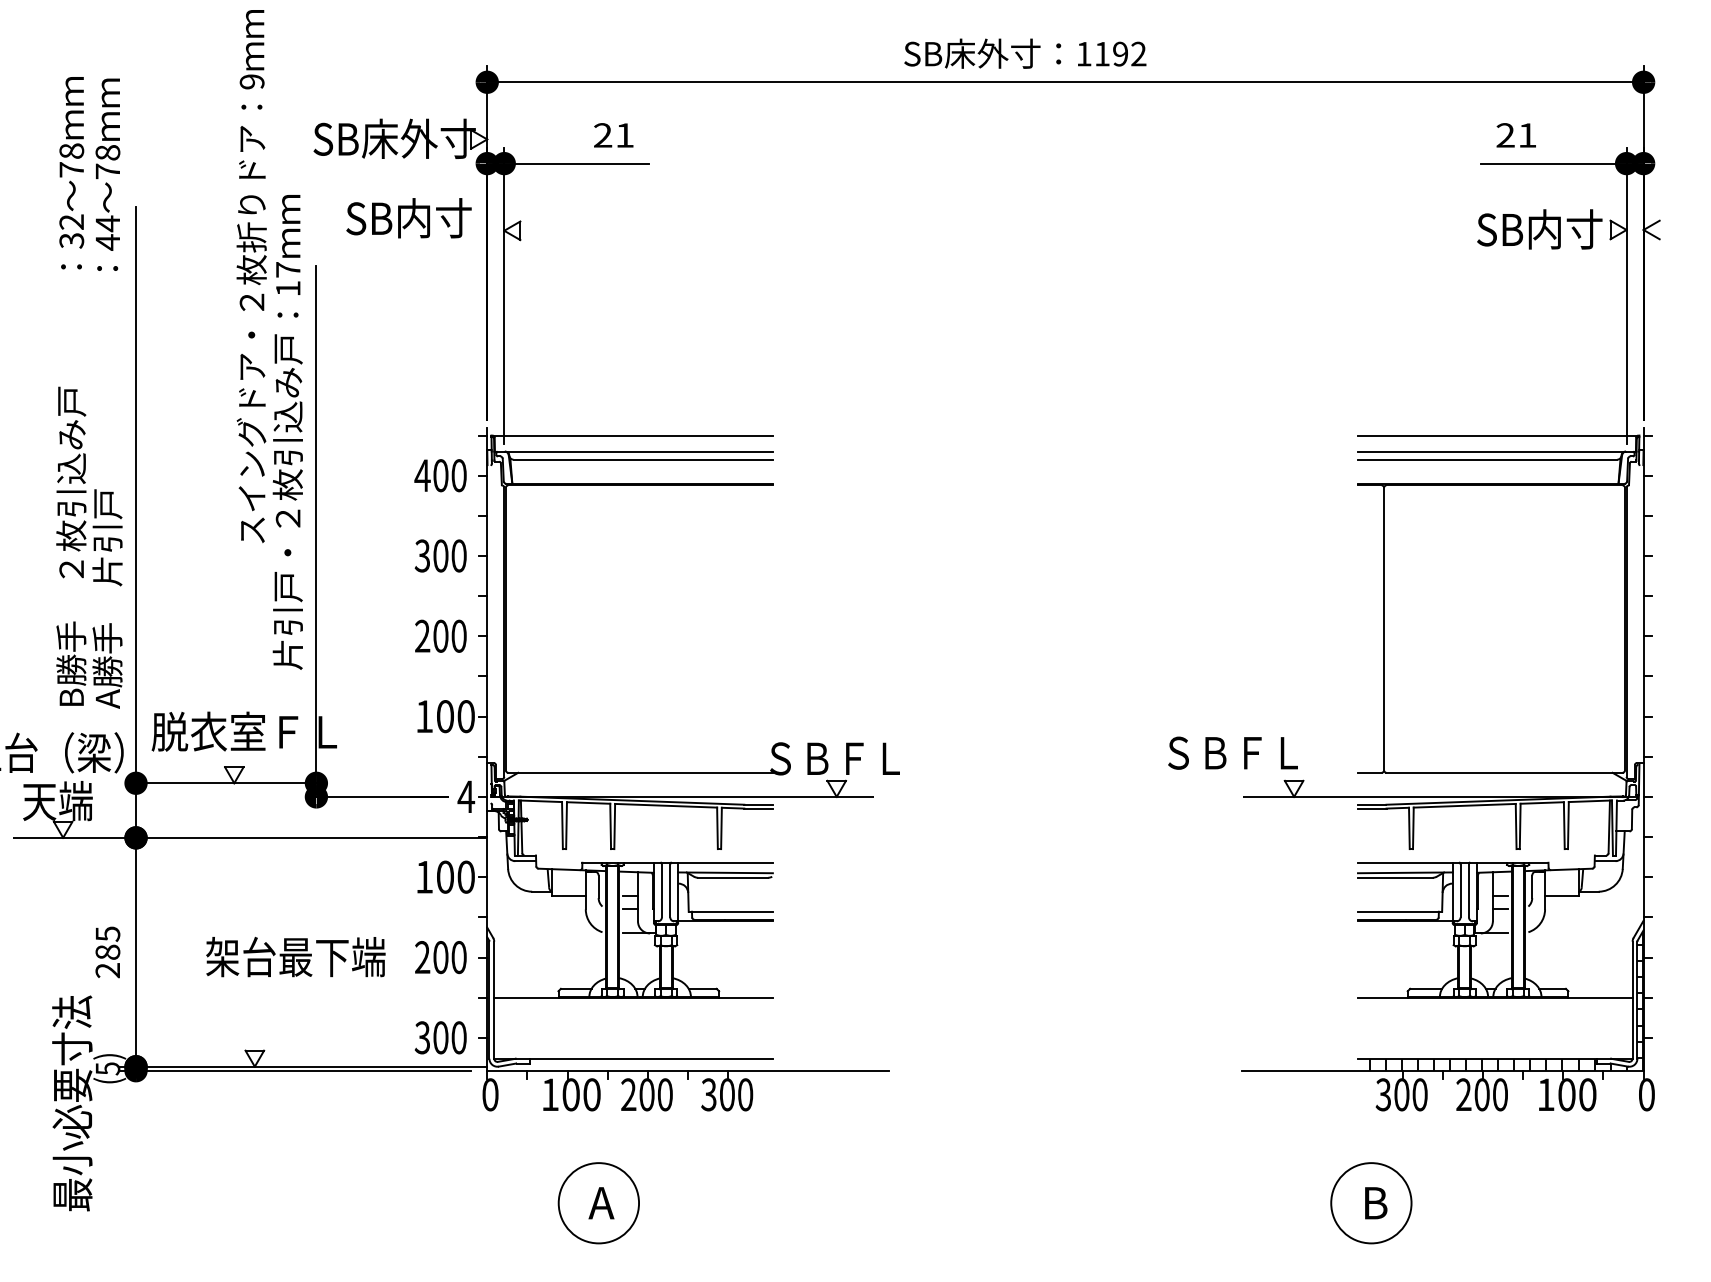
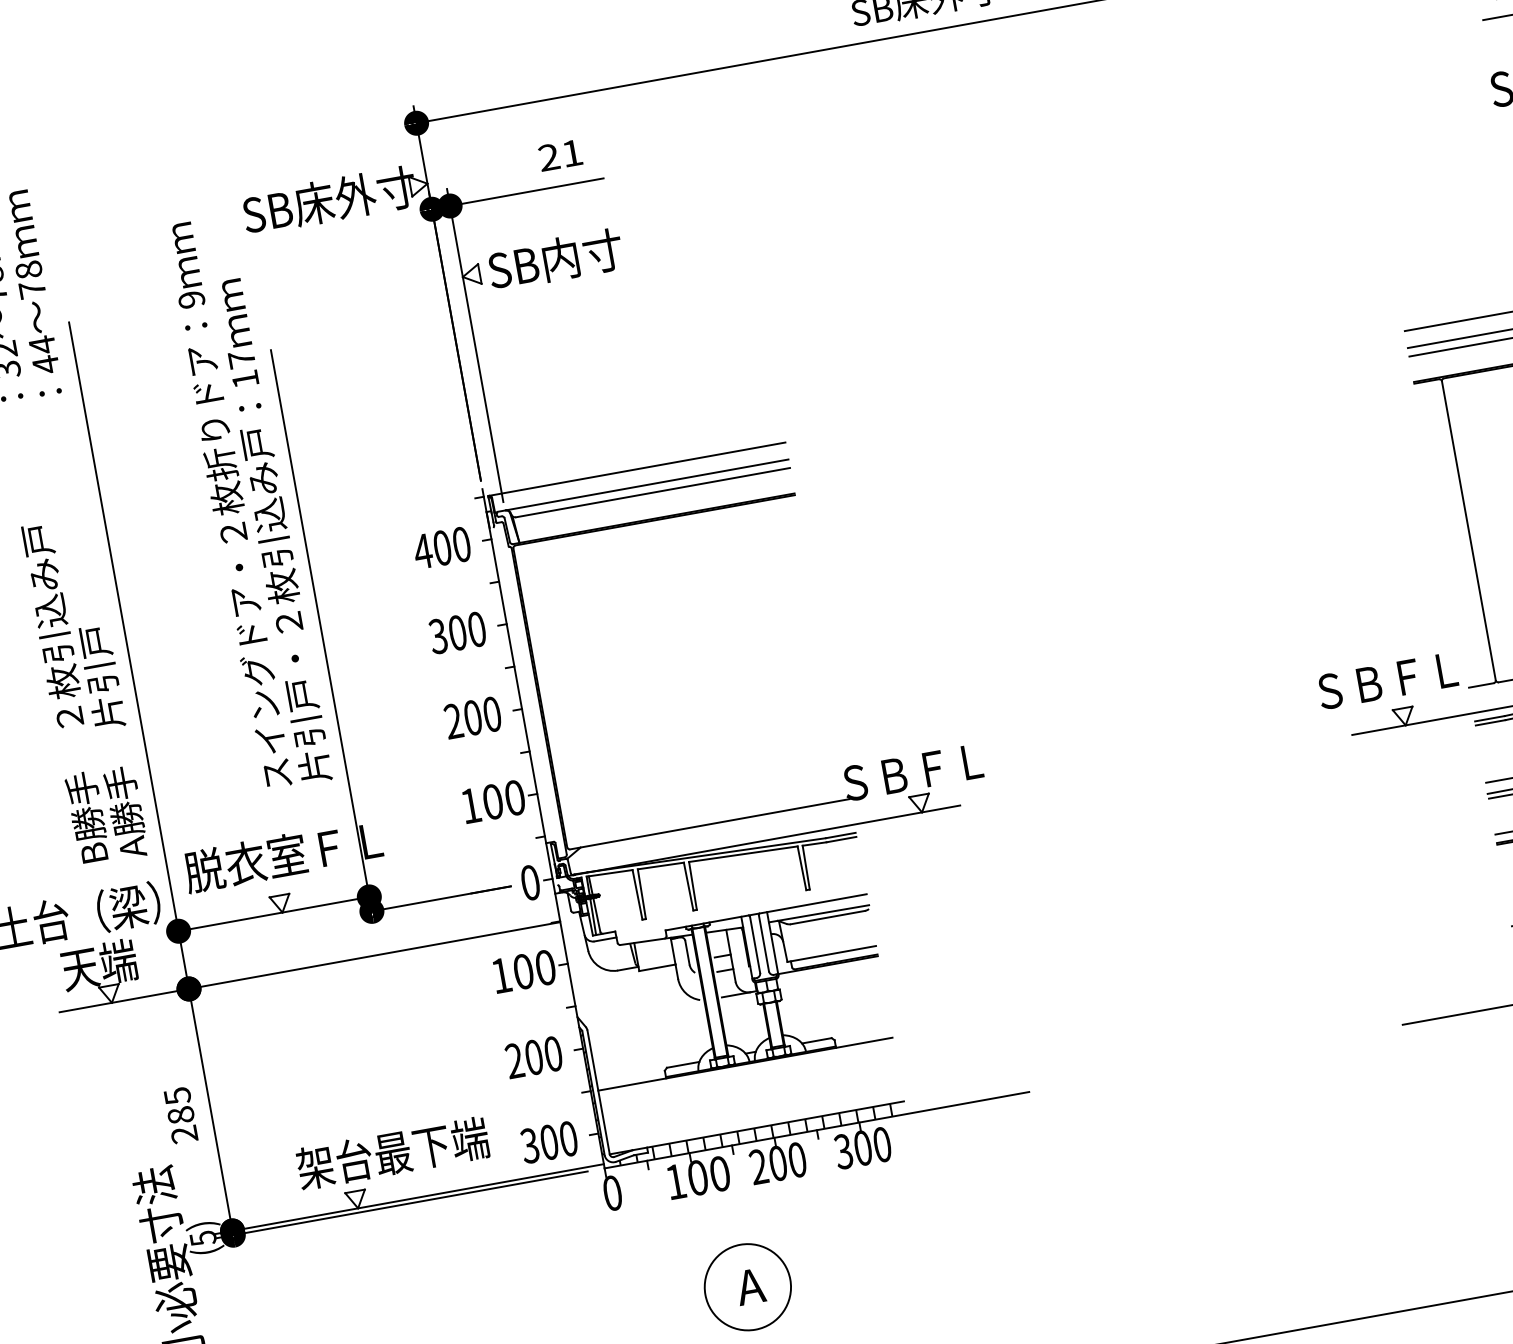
text: (408, 218) -> (555, 260), moved
text: (251, 276) -> (228, 505), moved
text: (1232, 752) -> (1387, 680), moved
text: (466, 796) -> (530, 882), 4 -> 0
text: (295, 956) -> (392, 1152), moved
hatch: (623, 1007) -> (736, 1075), added

